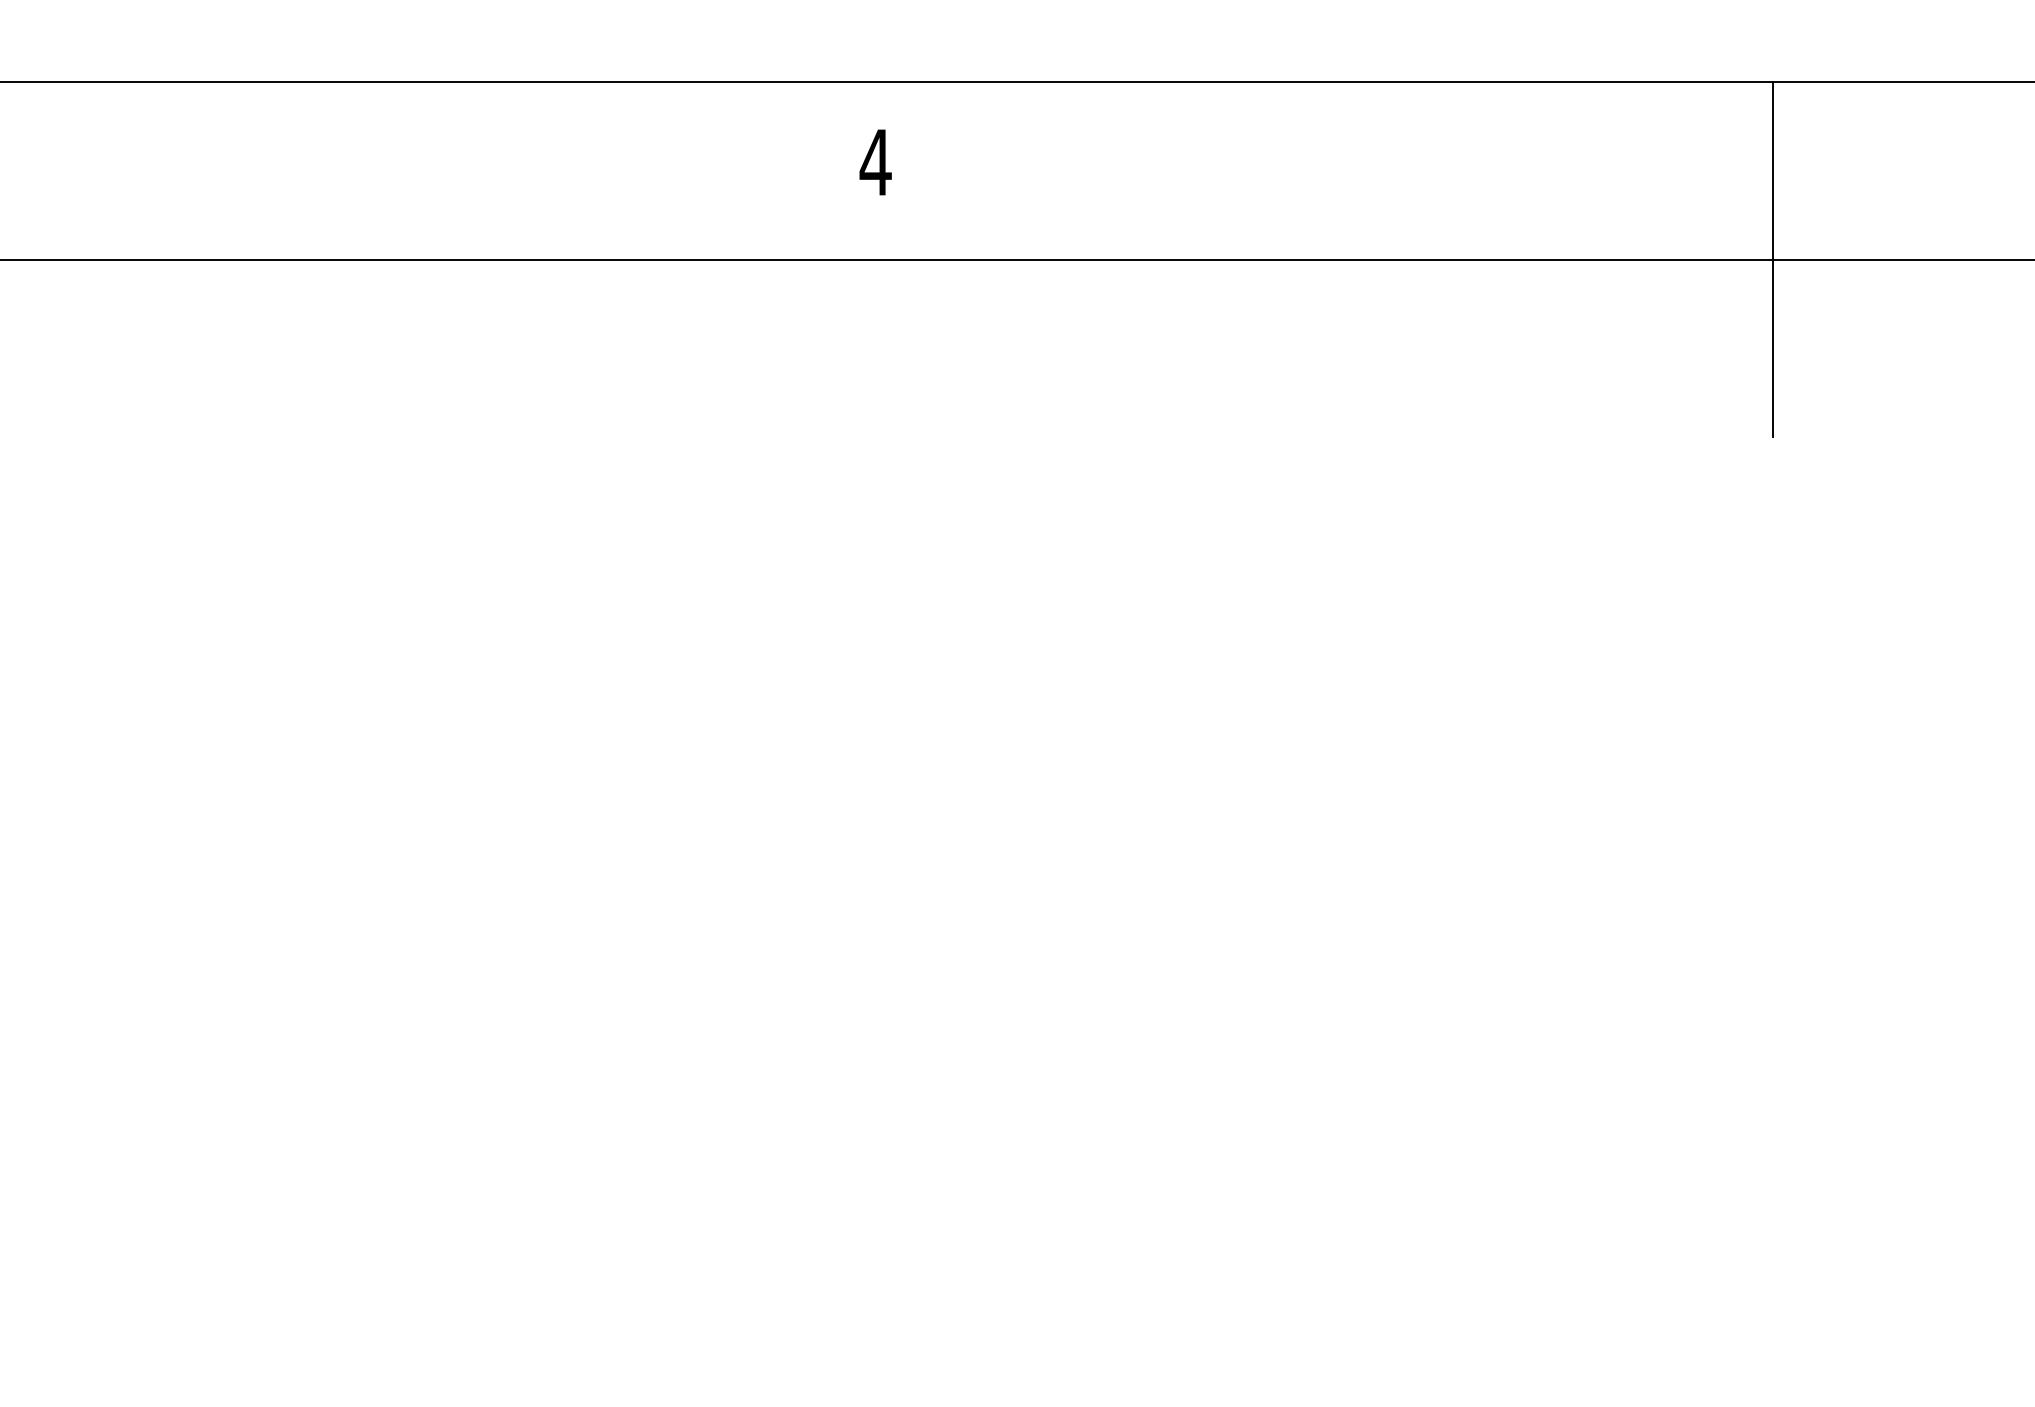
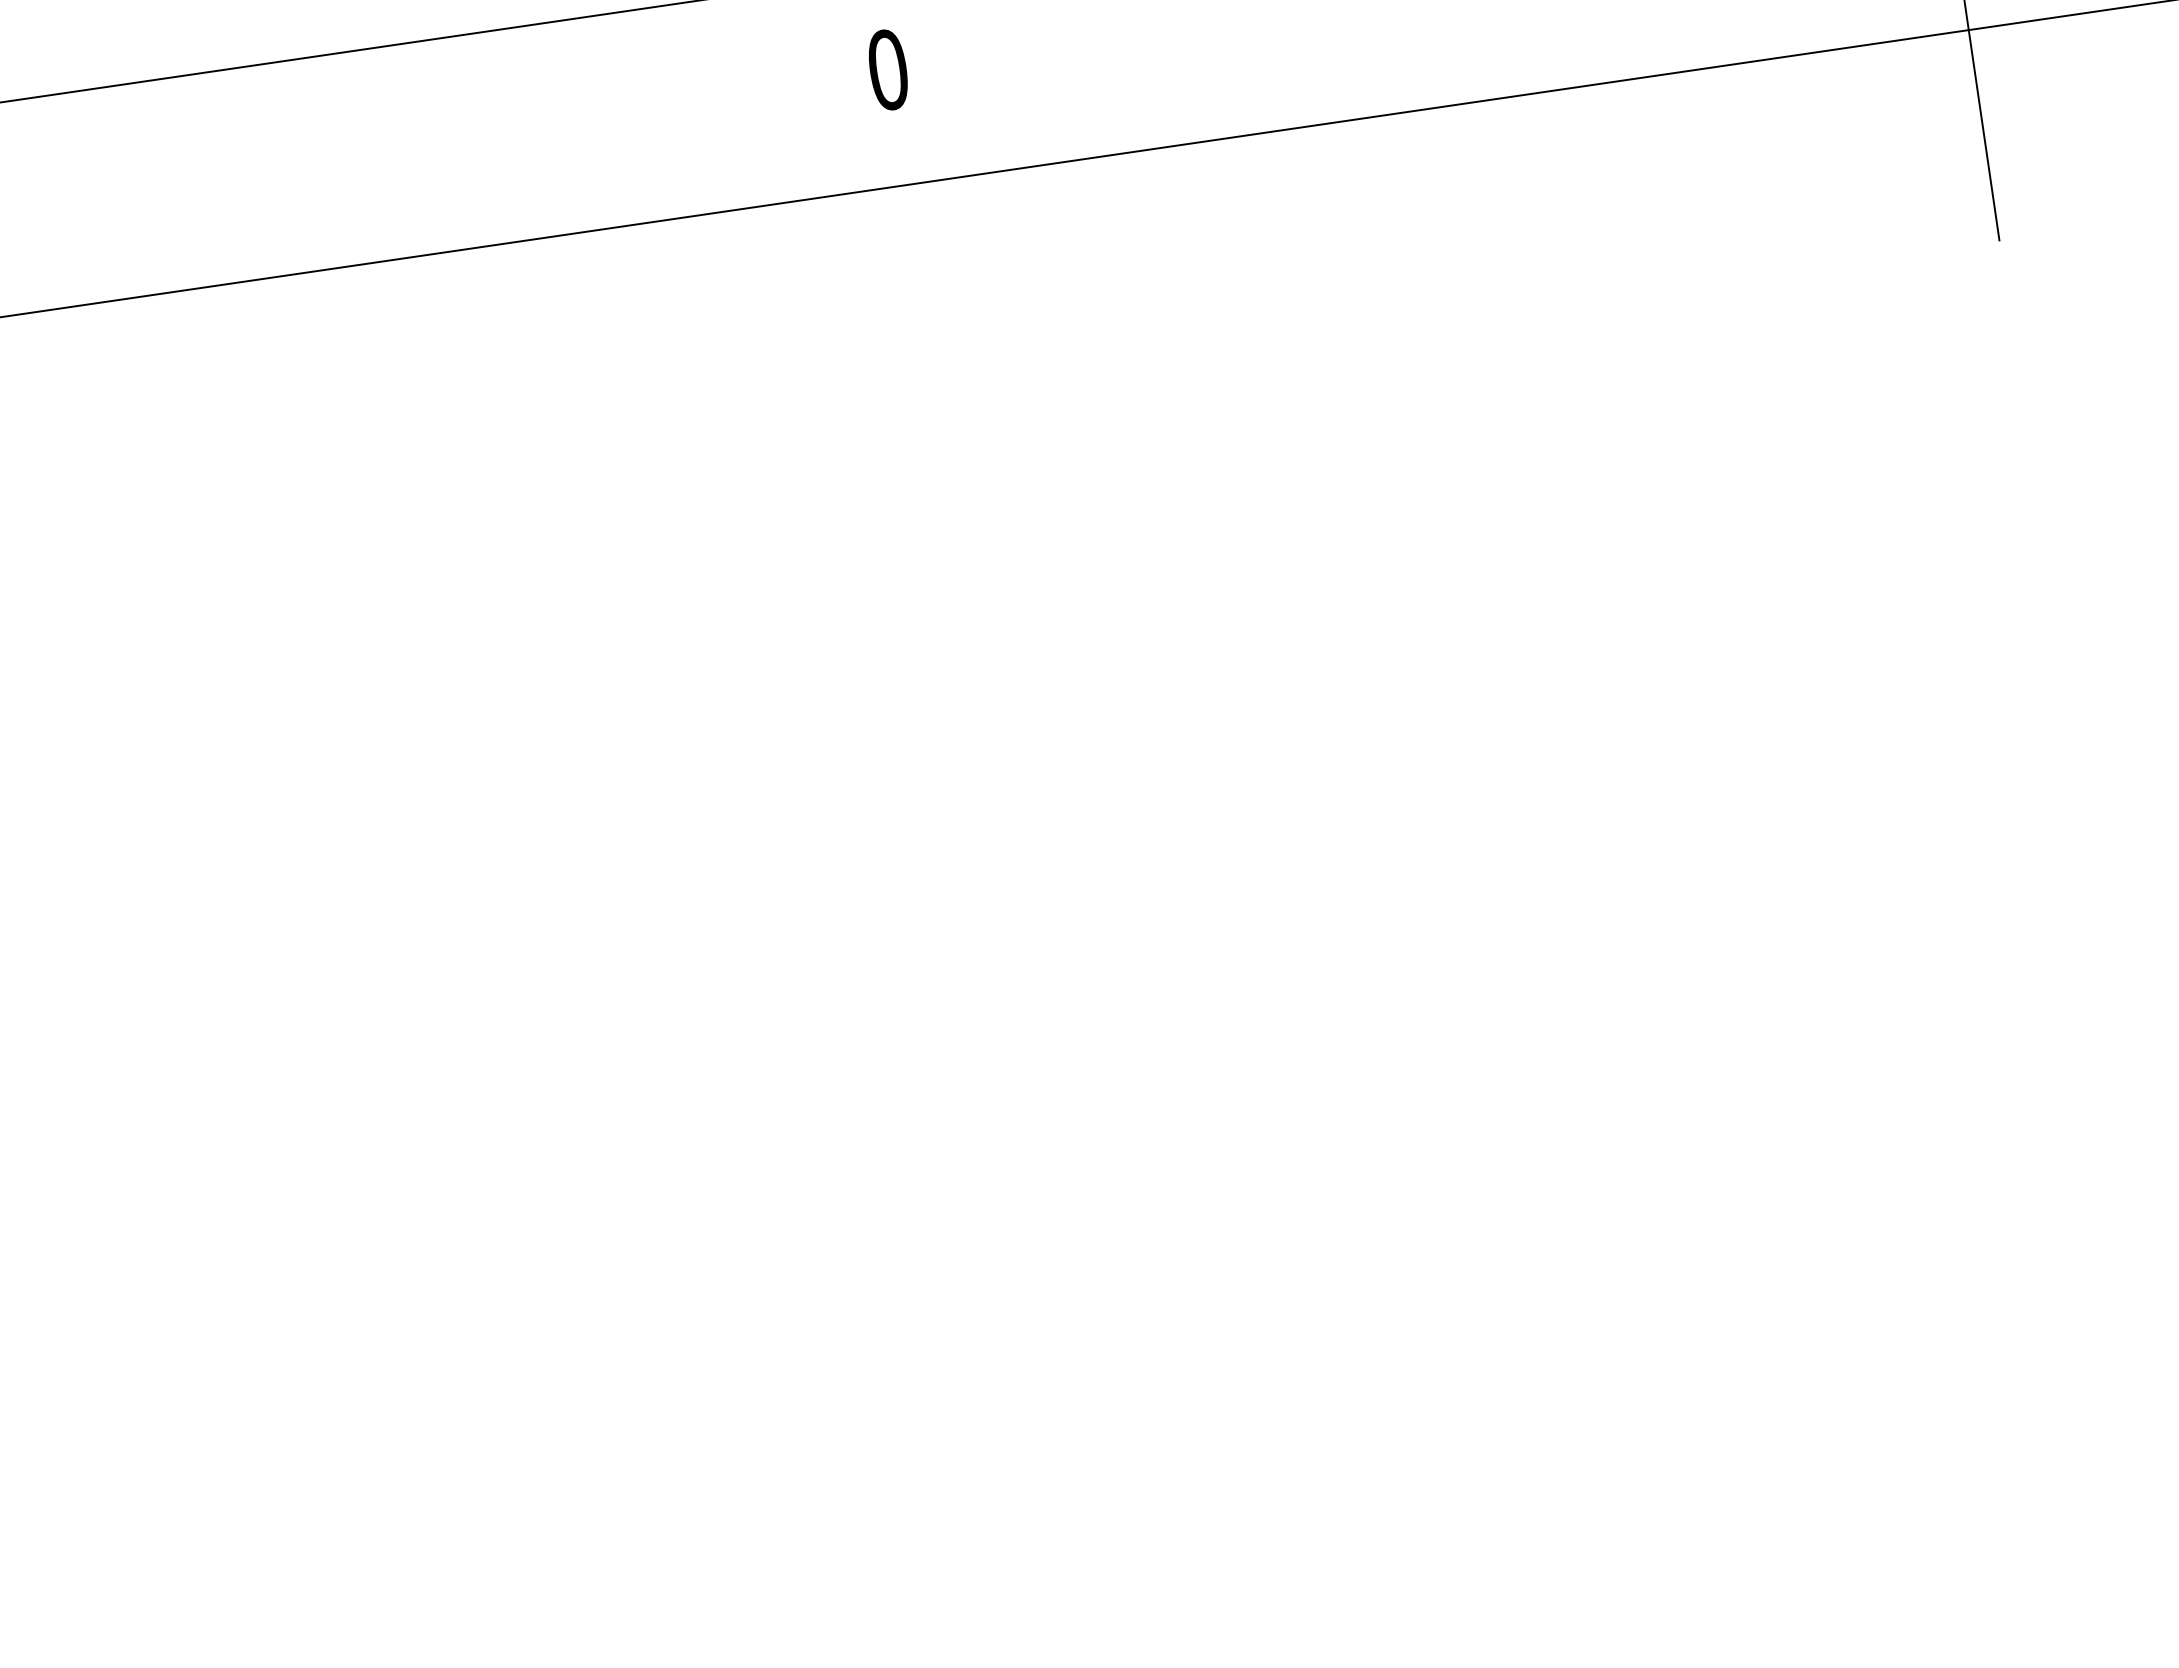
text: (875, 162) -> (887, 70), 4 -> 0

